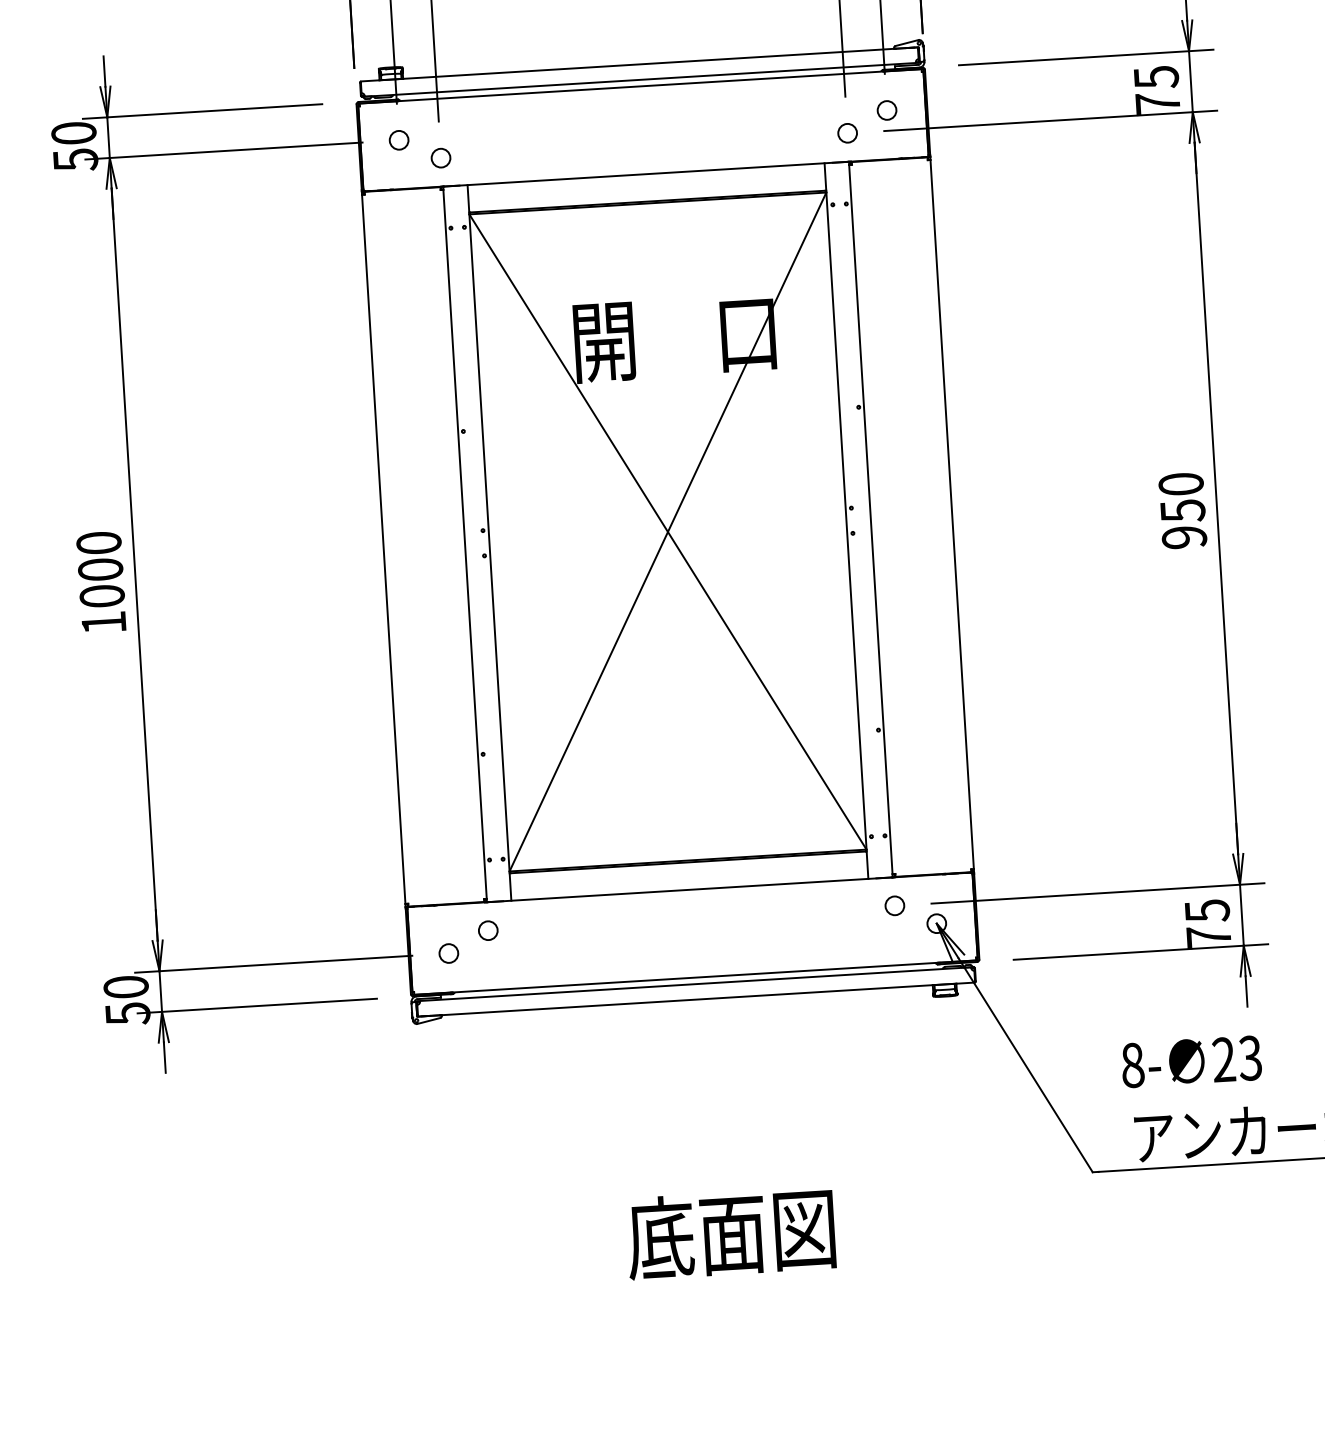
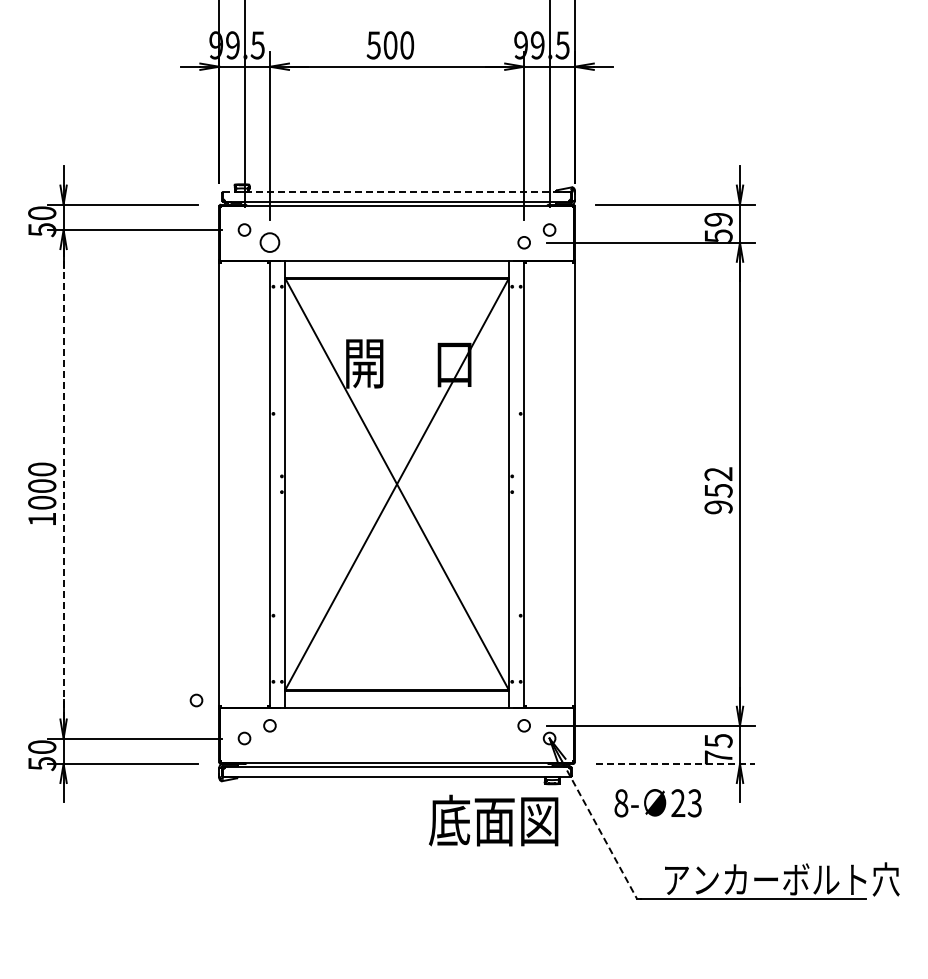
line: (640, 63) -> (397, 191), solid -> dashed
text: (1156, 89) -> (718, 227), 75 -> 59
circle: (440, 157) -> (269, 242), size x1.6
text: (1180, 483) -> (718, 473), 950 -> 952
line: (134, 563) -> (63, 483), solid -> dashed
circle: (368, 897) -> (196, 700), added
line: (1140, 951) -> (675, 763), solid -> dashed
text: (1190, 1062) -> (657, 803), moved
line: (1025, 1065) -> (599, 830), solid -> dashed
text: (730, 1233) -> (493, 820), moved

